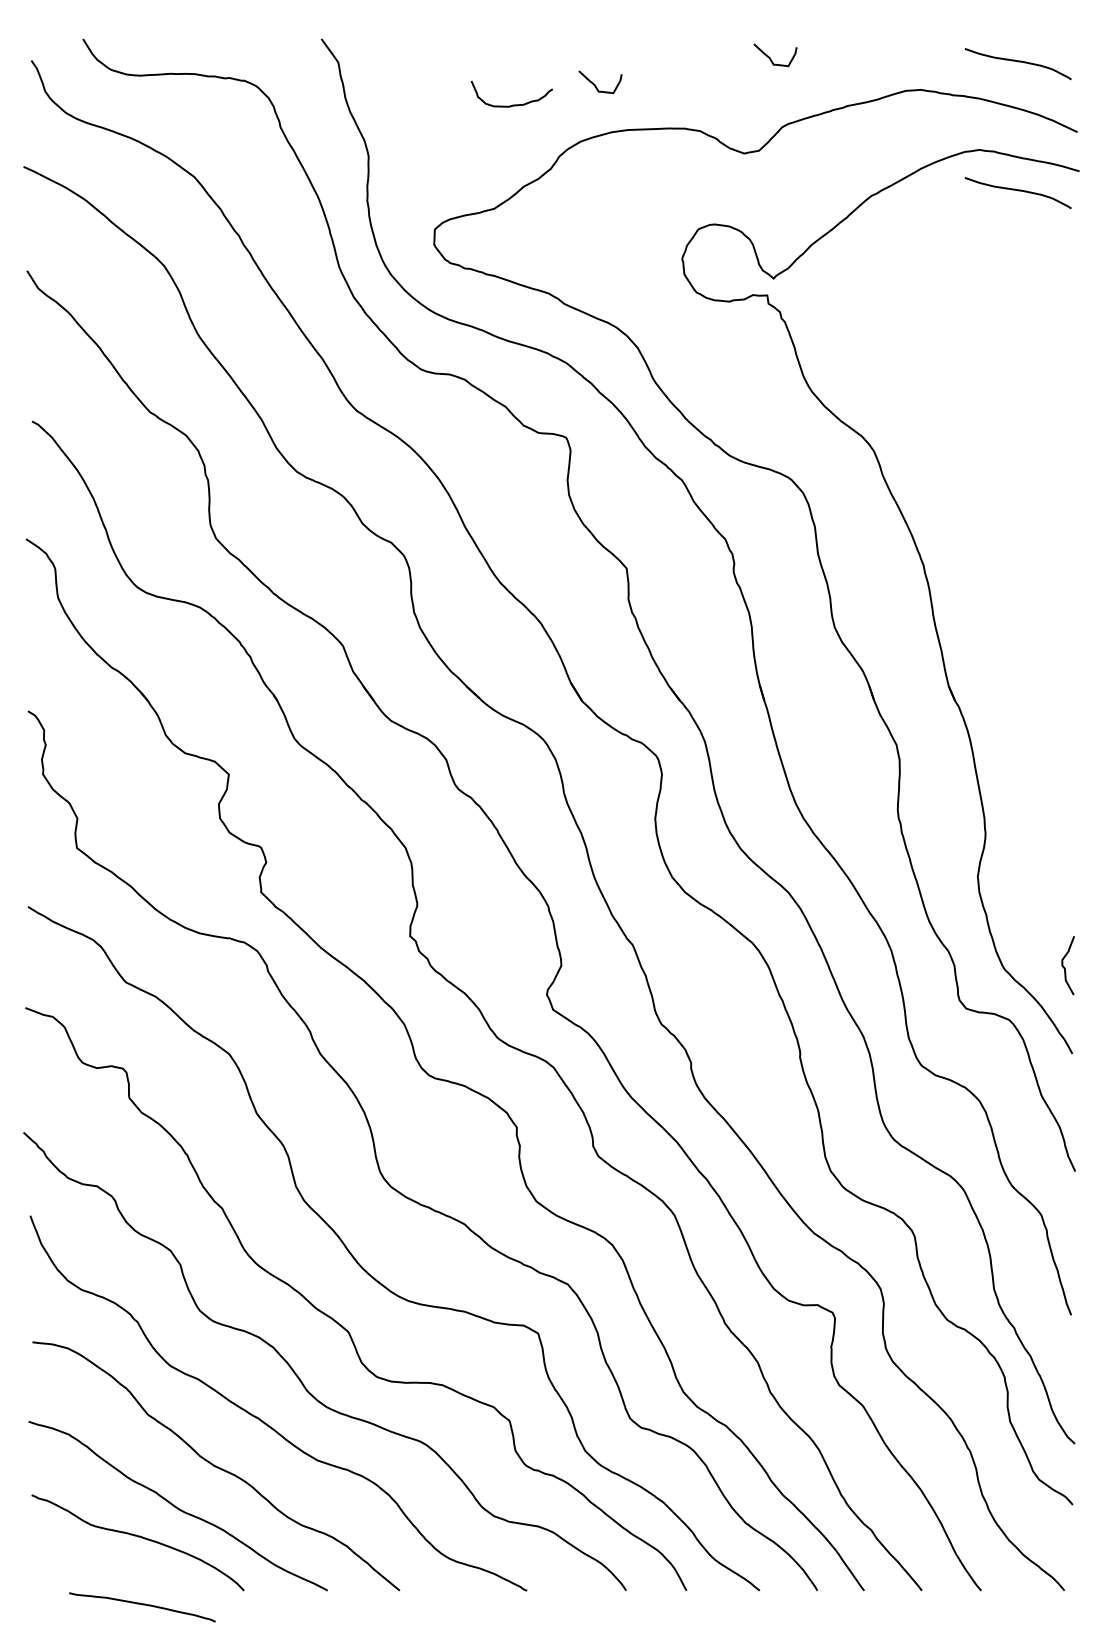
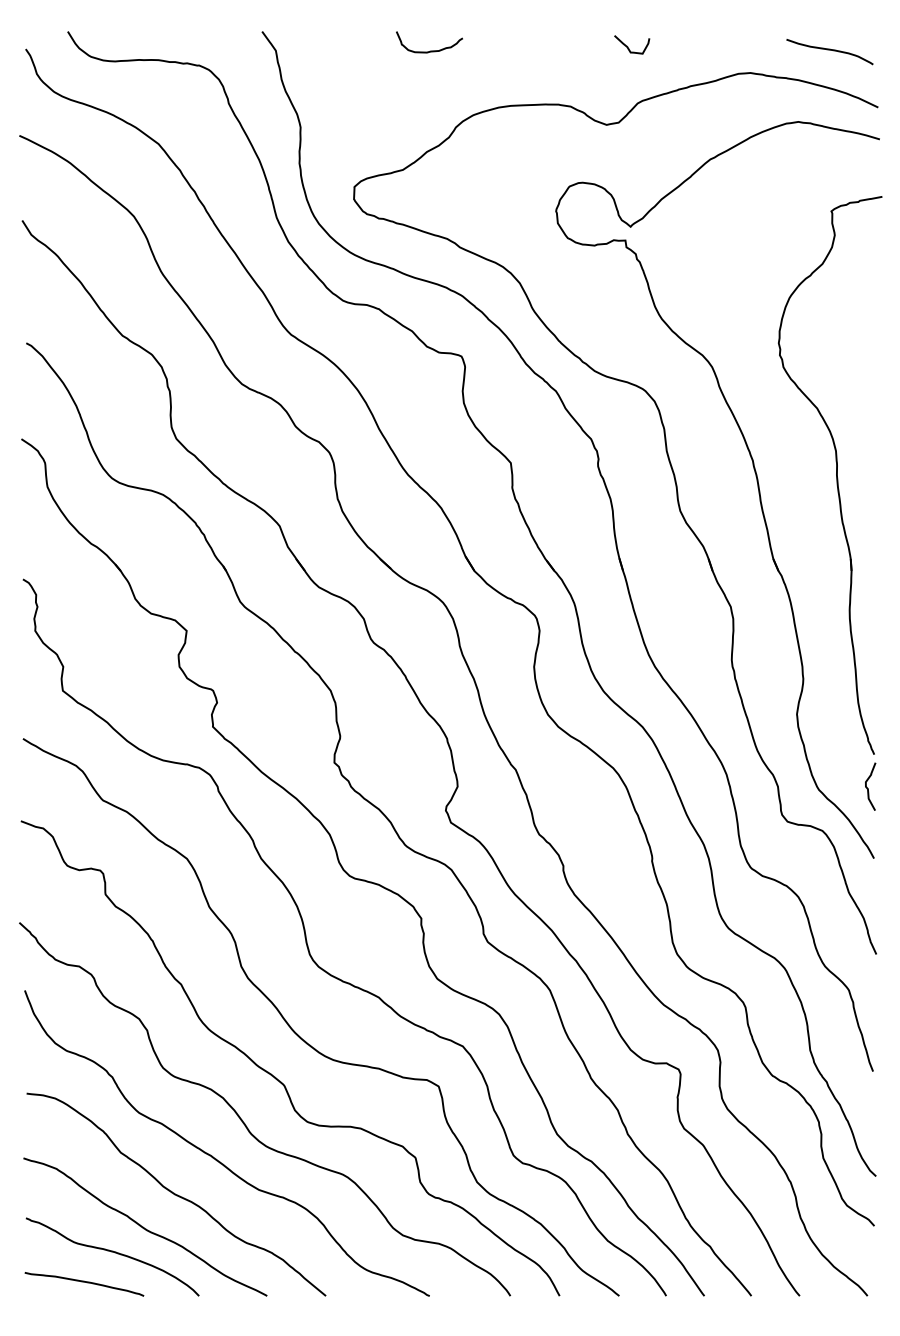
curve: (595, 84) -> (485, 68), removed
curve: (512, 104) -> (430, 50), moved
curve: (1018, 191) -> (830, 155), removed
part: (1025, 583) -> (835, 475), added
curve: (142, 1605) -> (84, 1282), moved

